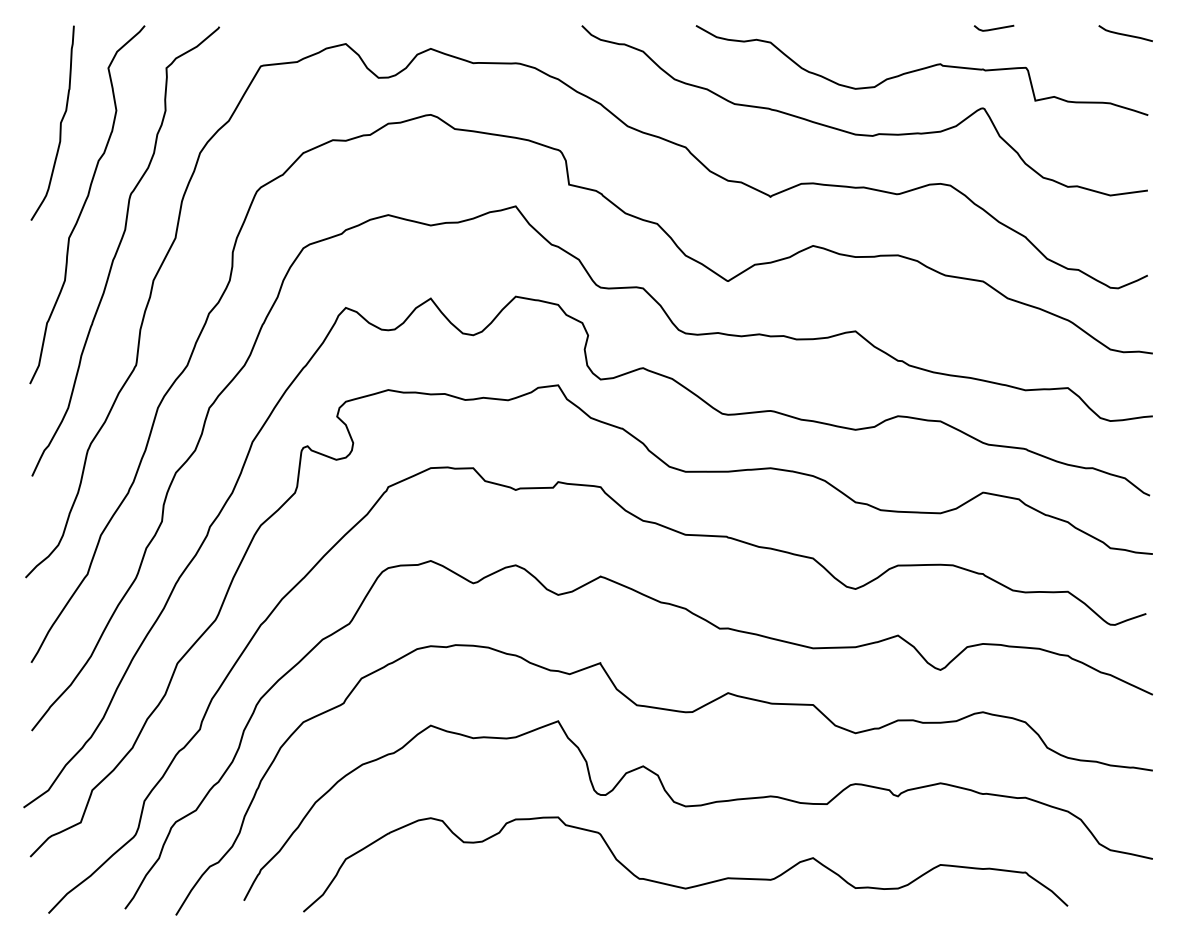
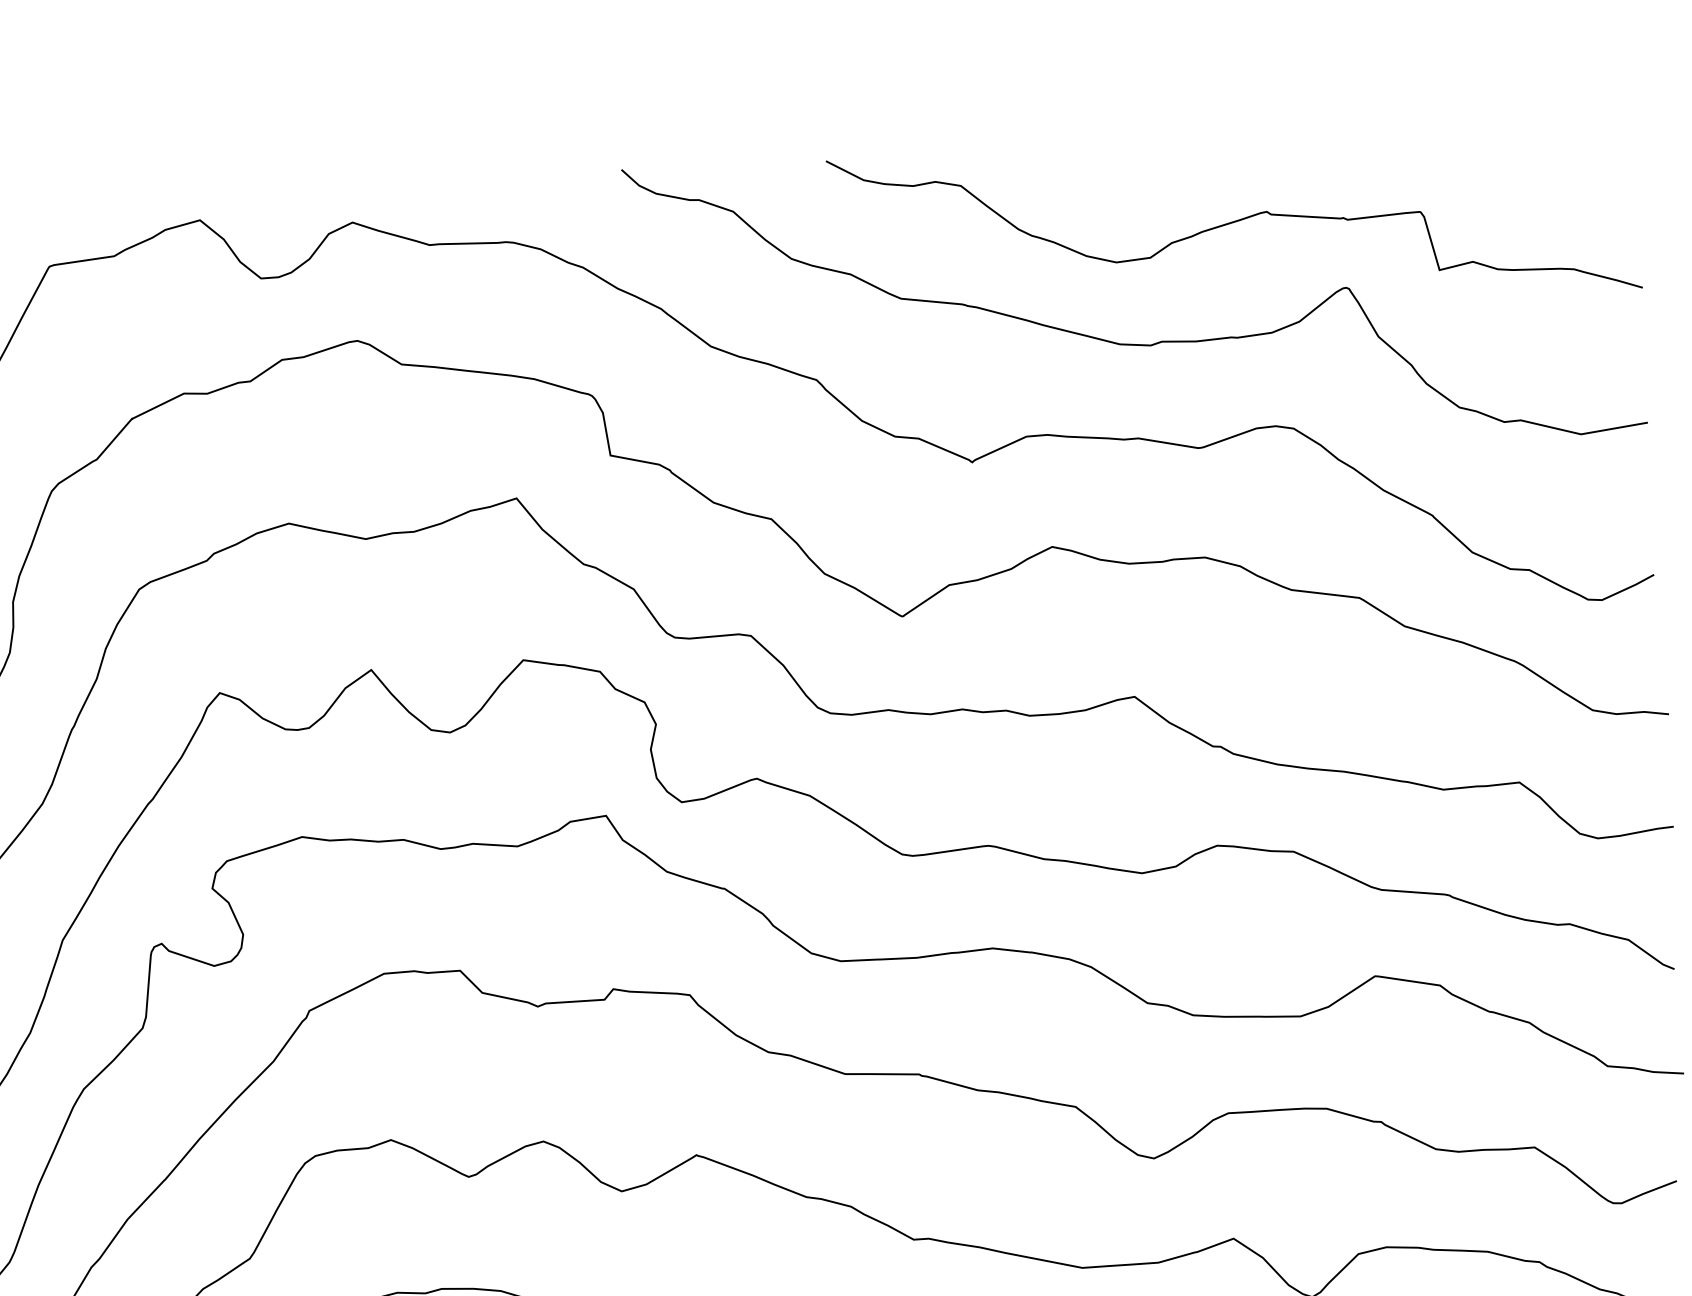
line: (993, 28) -> (1359, 143), removed
curve: (1124, 33) -> (1594, 143), removed

